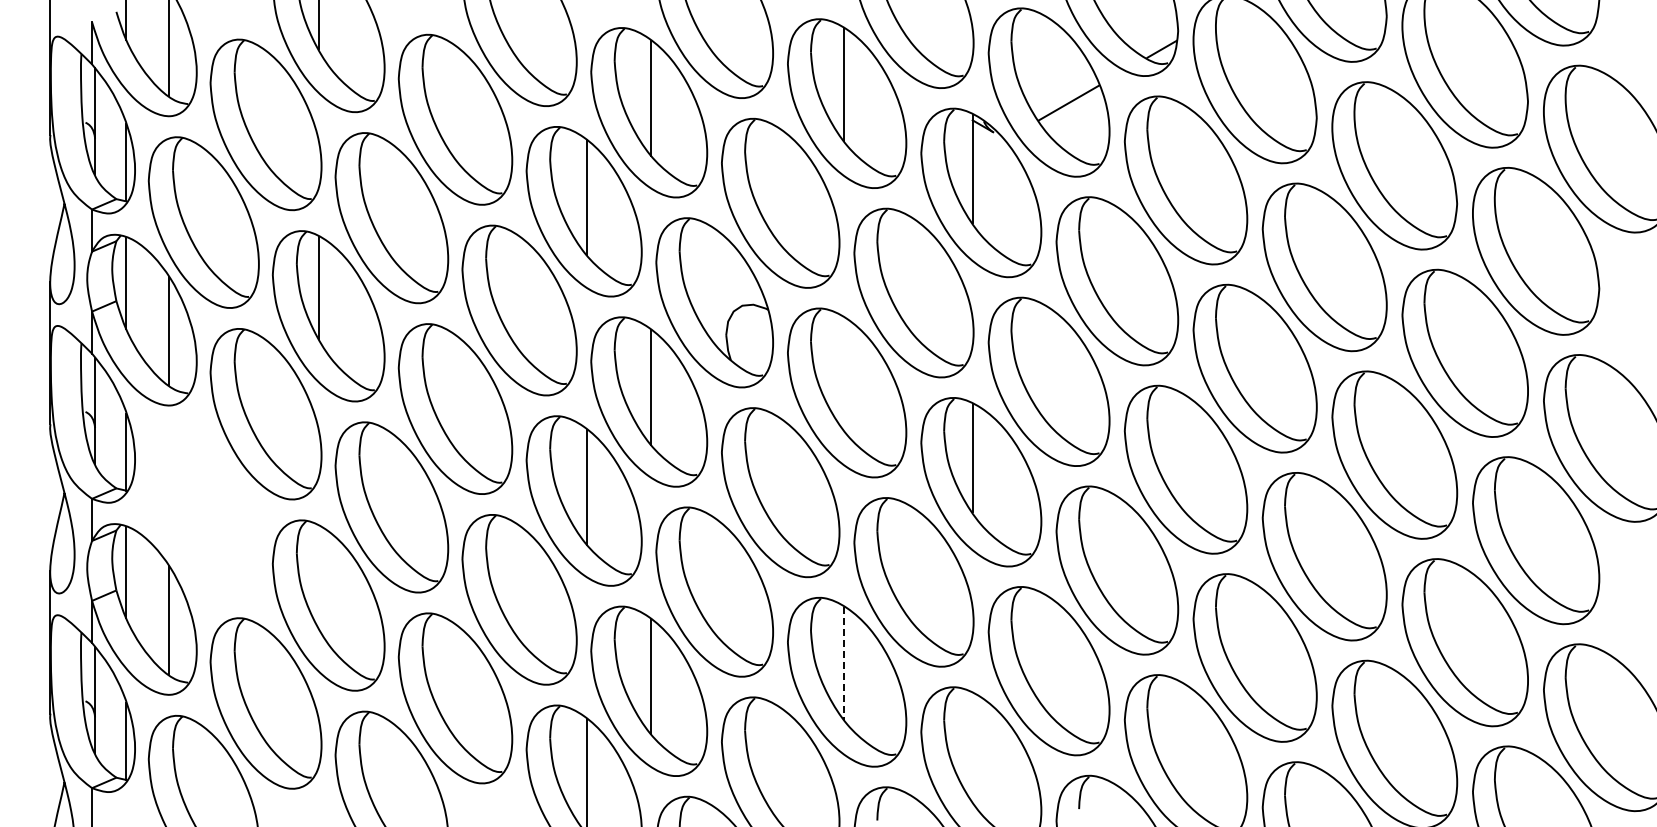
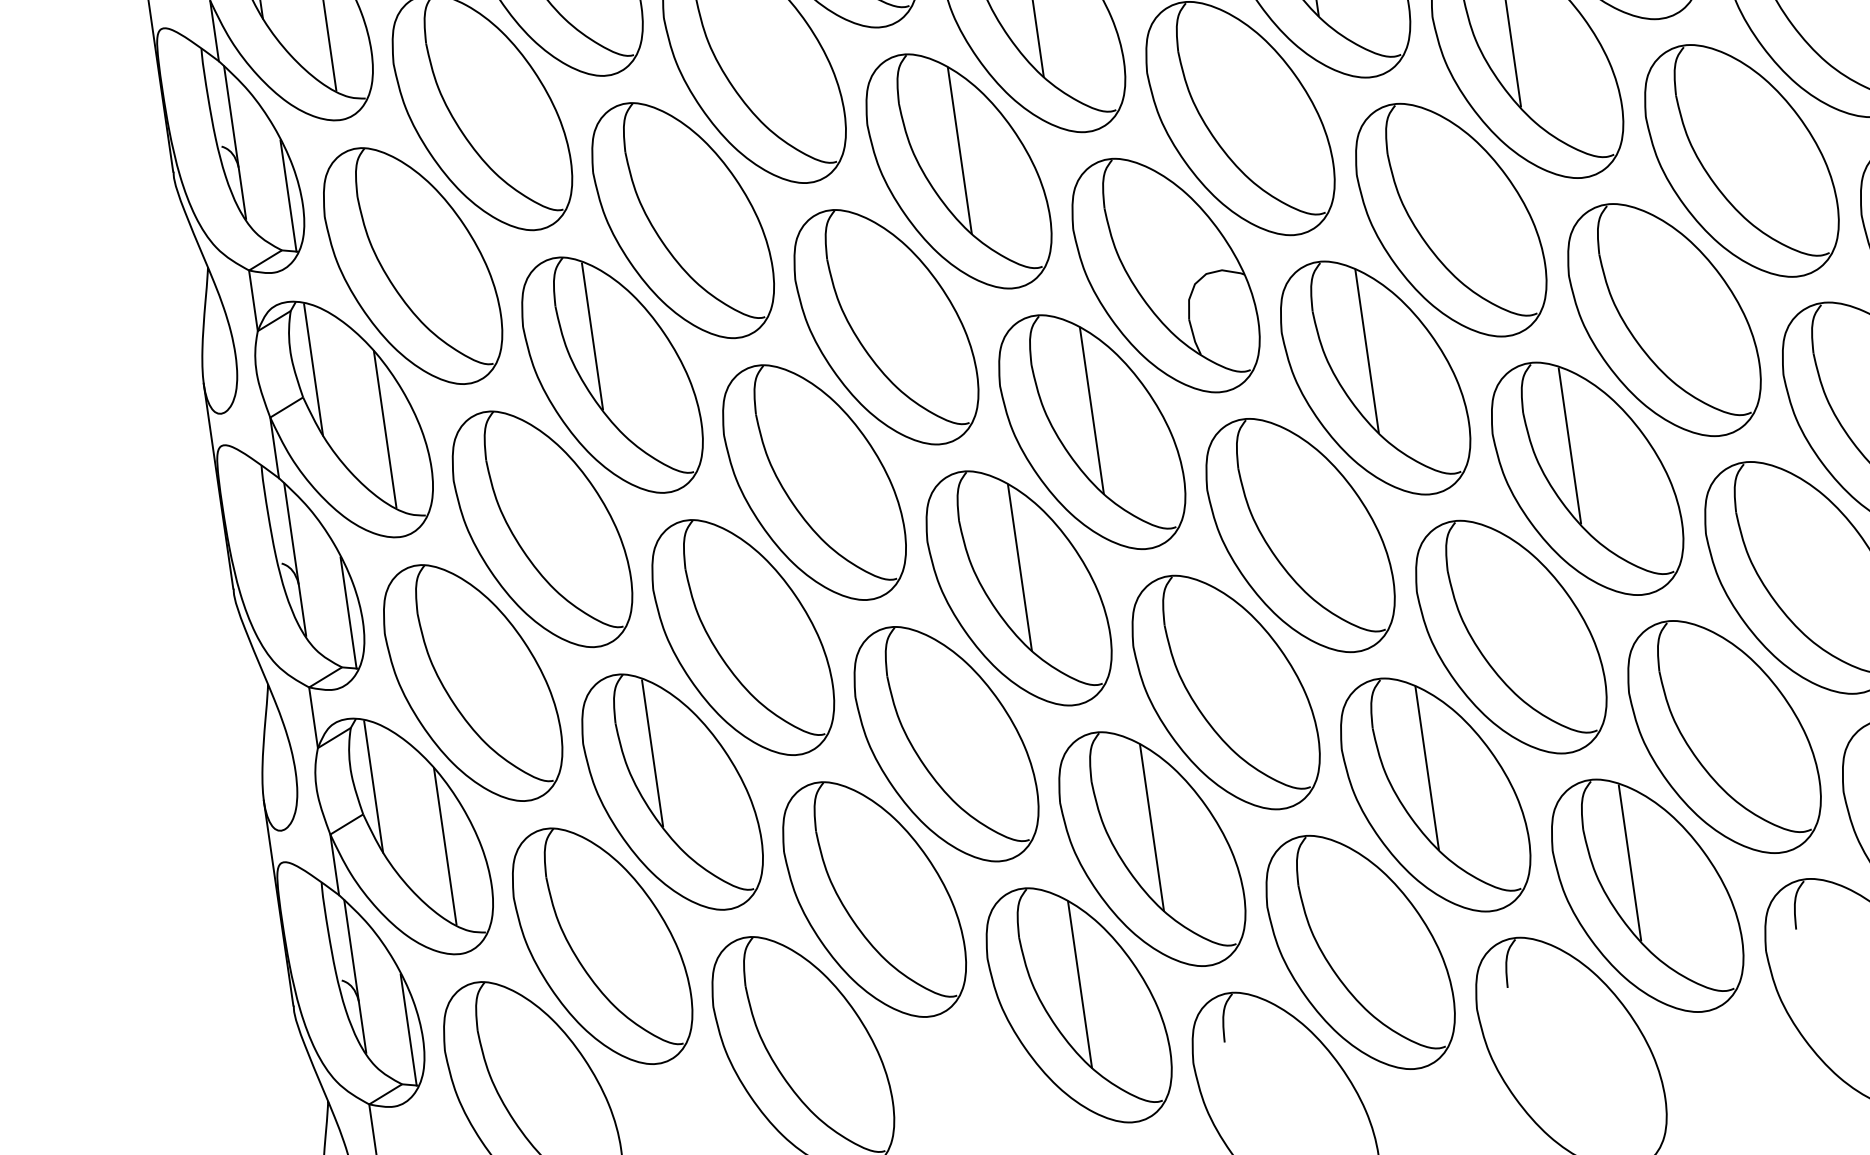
line: (844, 373) -> (1367, 350), added
part: (203, 511) -> (472, 682), added
line: (319, 576) -> (653, 752), added
line: (844, 663) -> (1427, 768), dashed -> solid
line: (972, 747) -> (1629, 862), added

